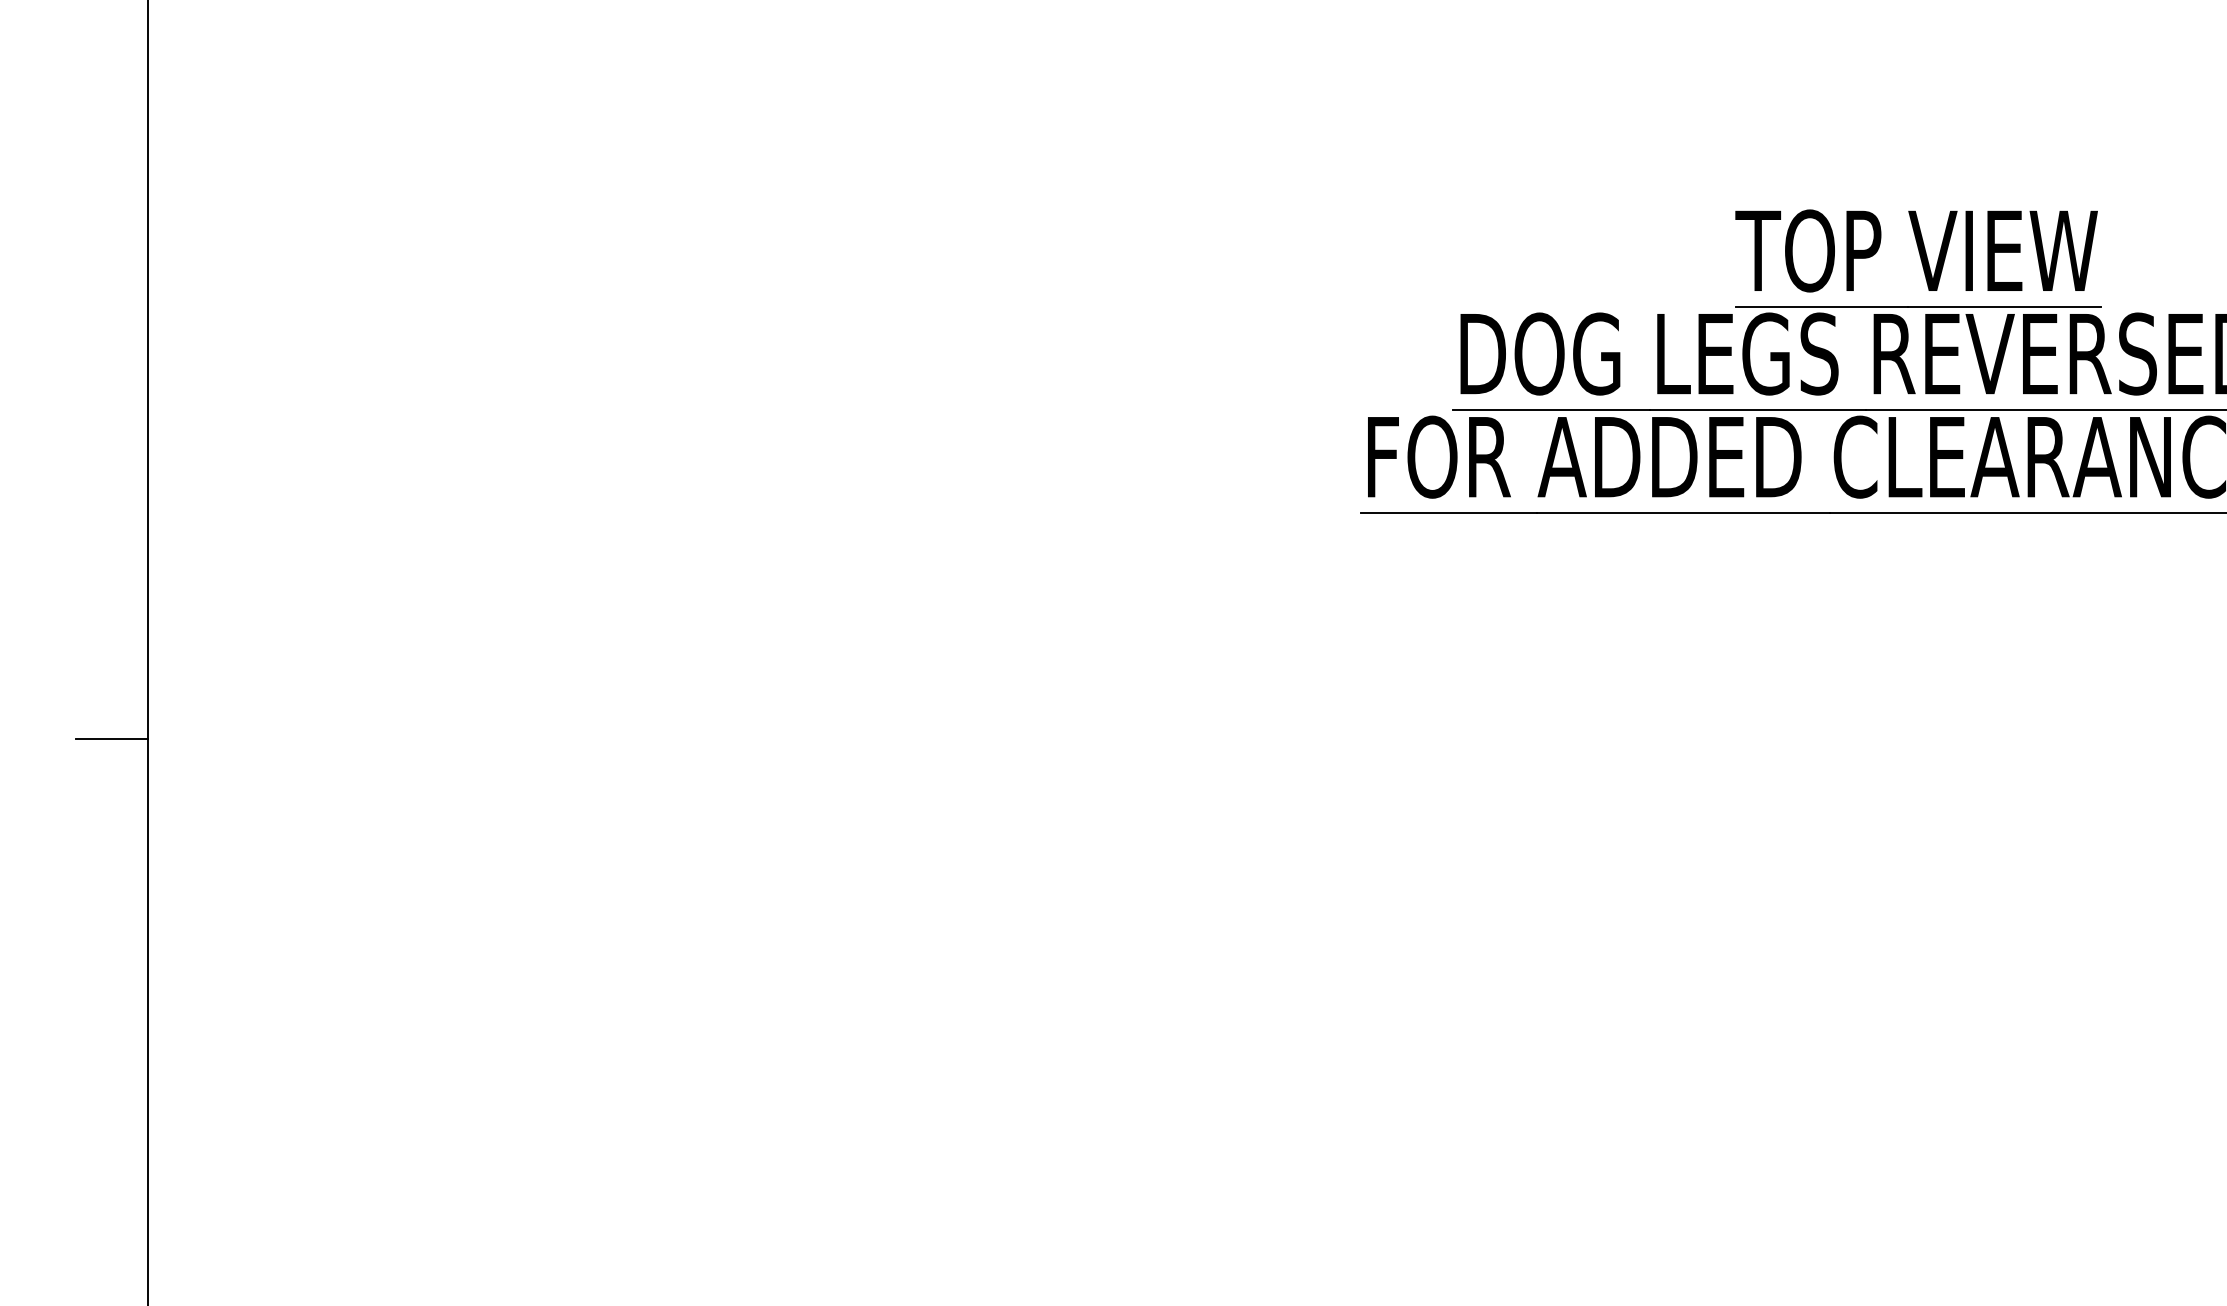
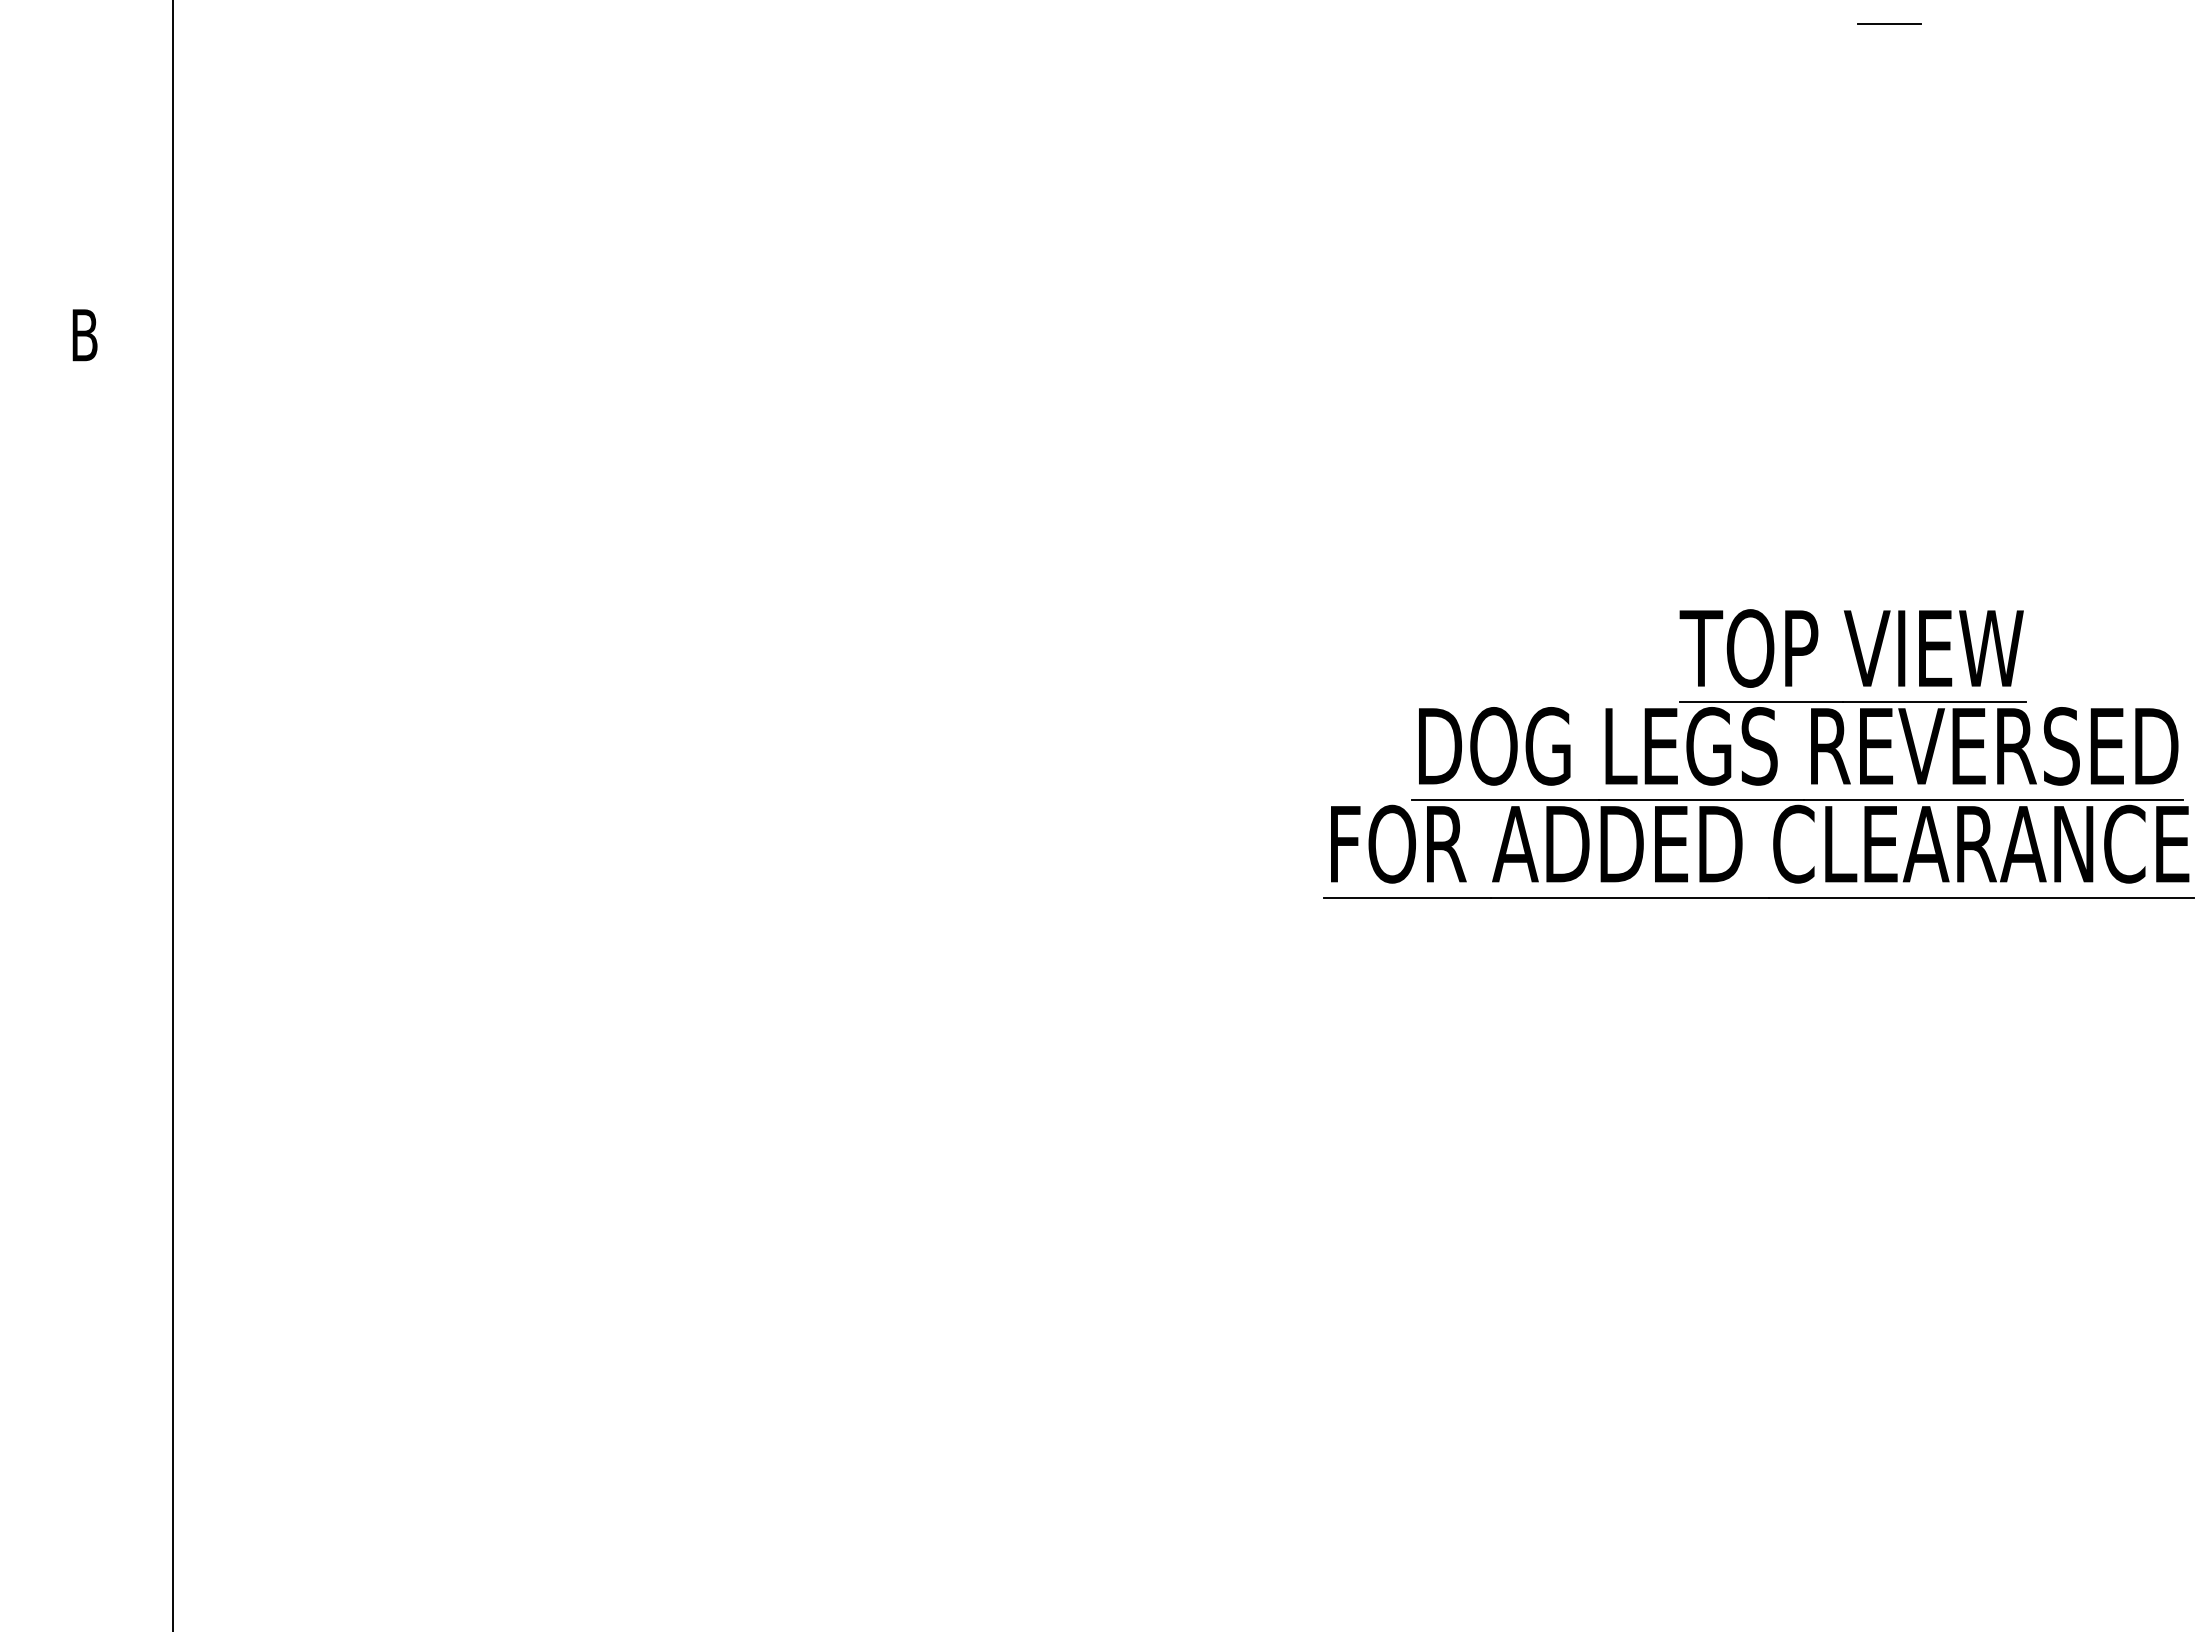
line: (111, 739) -> (138, 1112), removed

